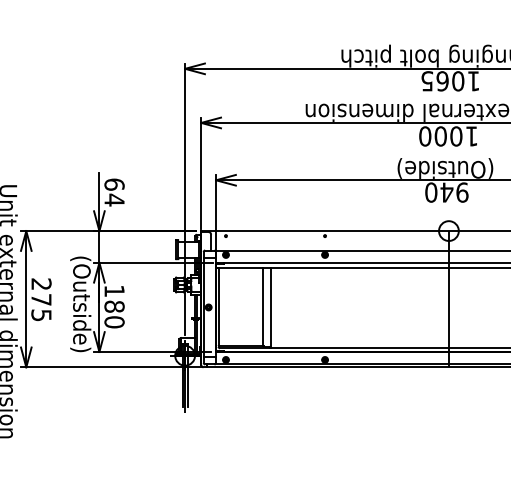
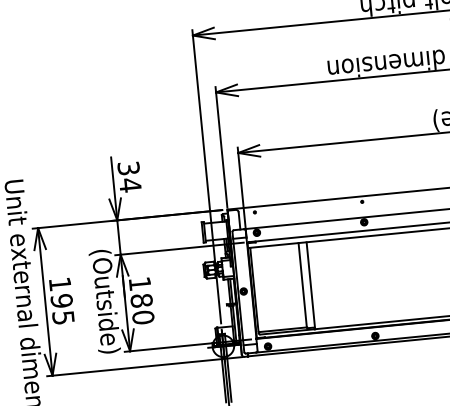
text: (114, 184) -> (128, 168), 64 -> 34
text: (41, 291) -> (60, 291), 275 -> 195

